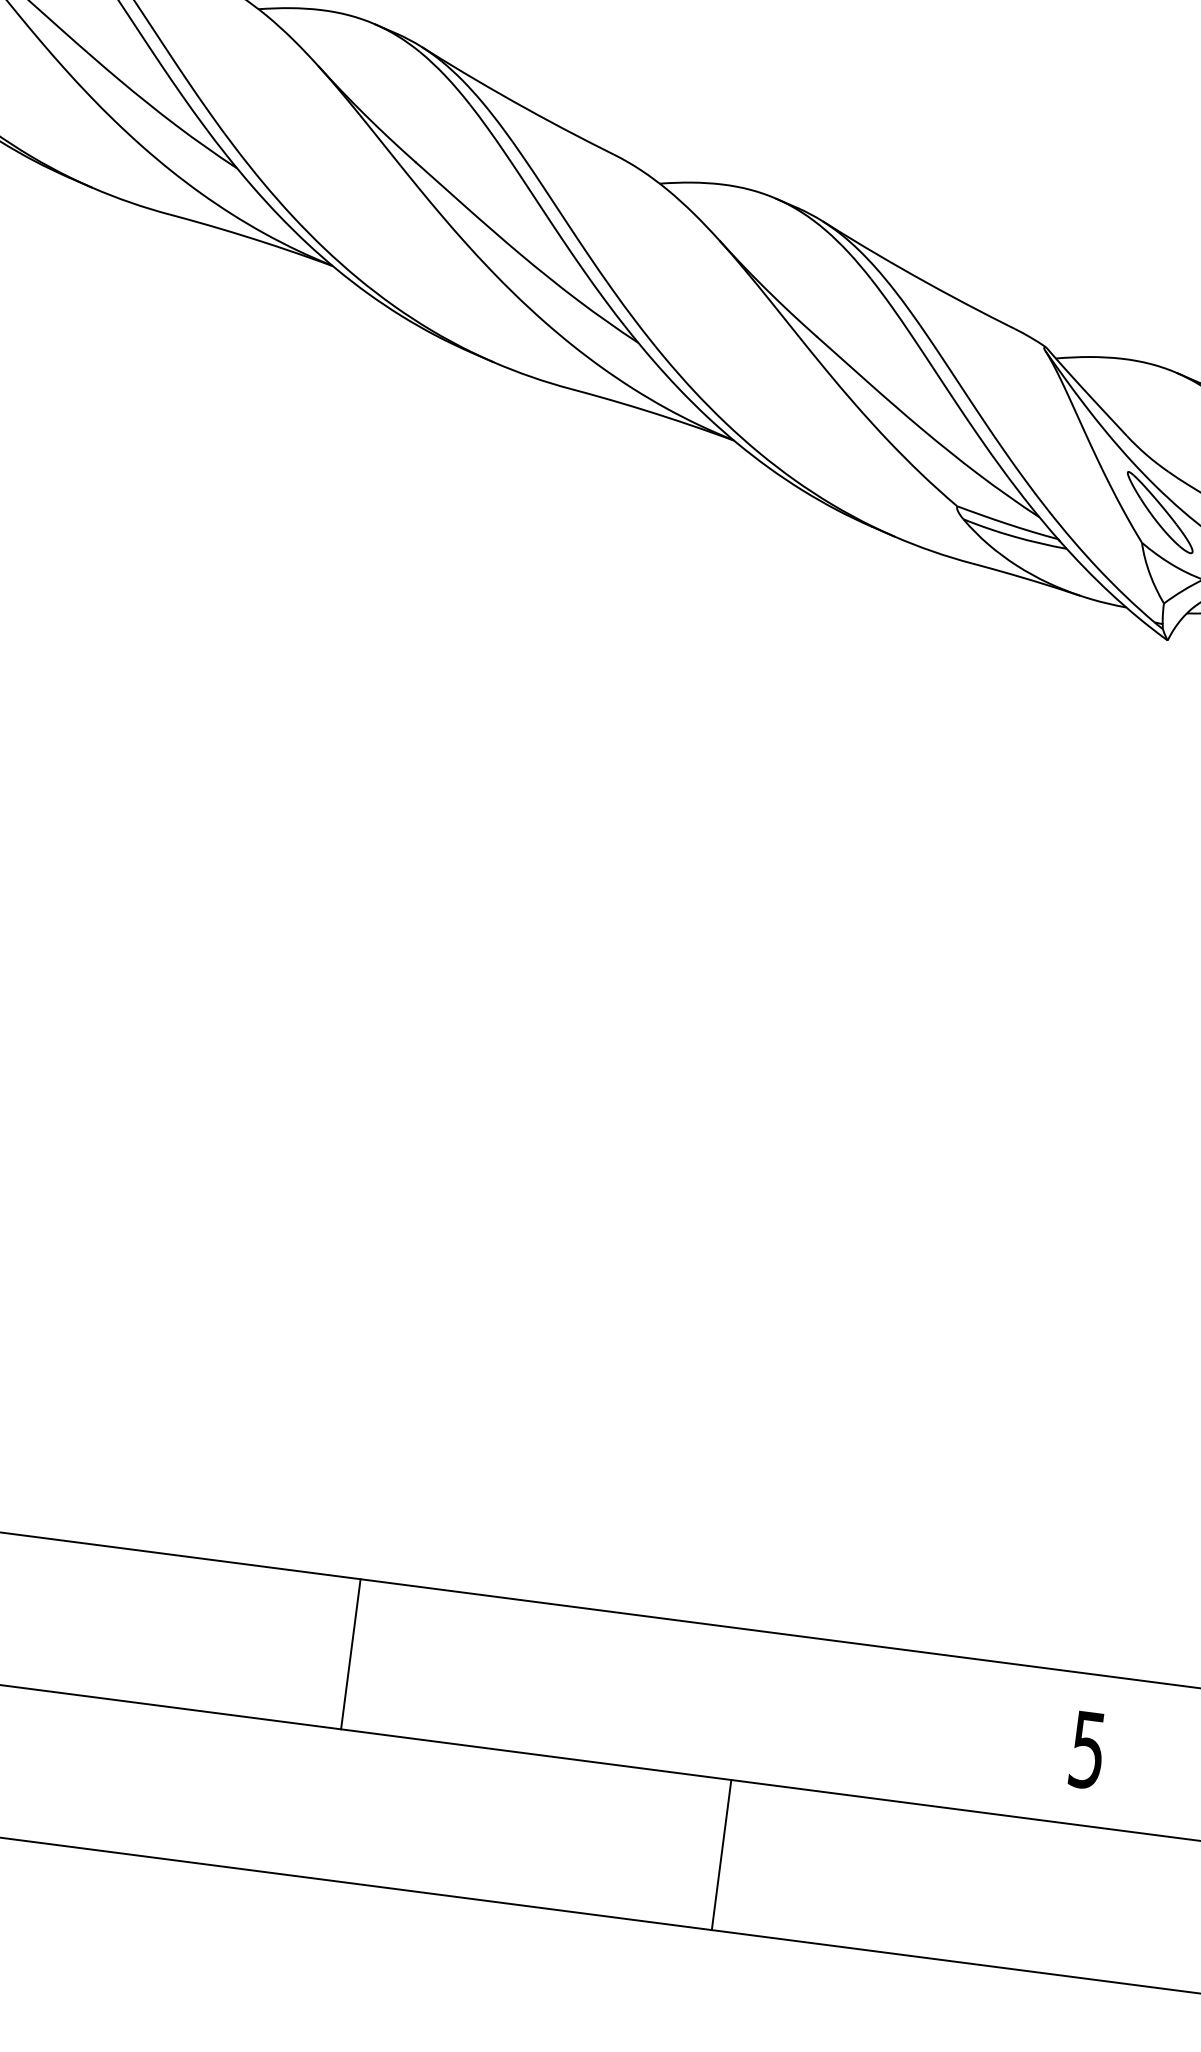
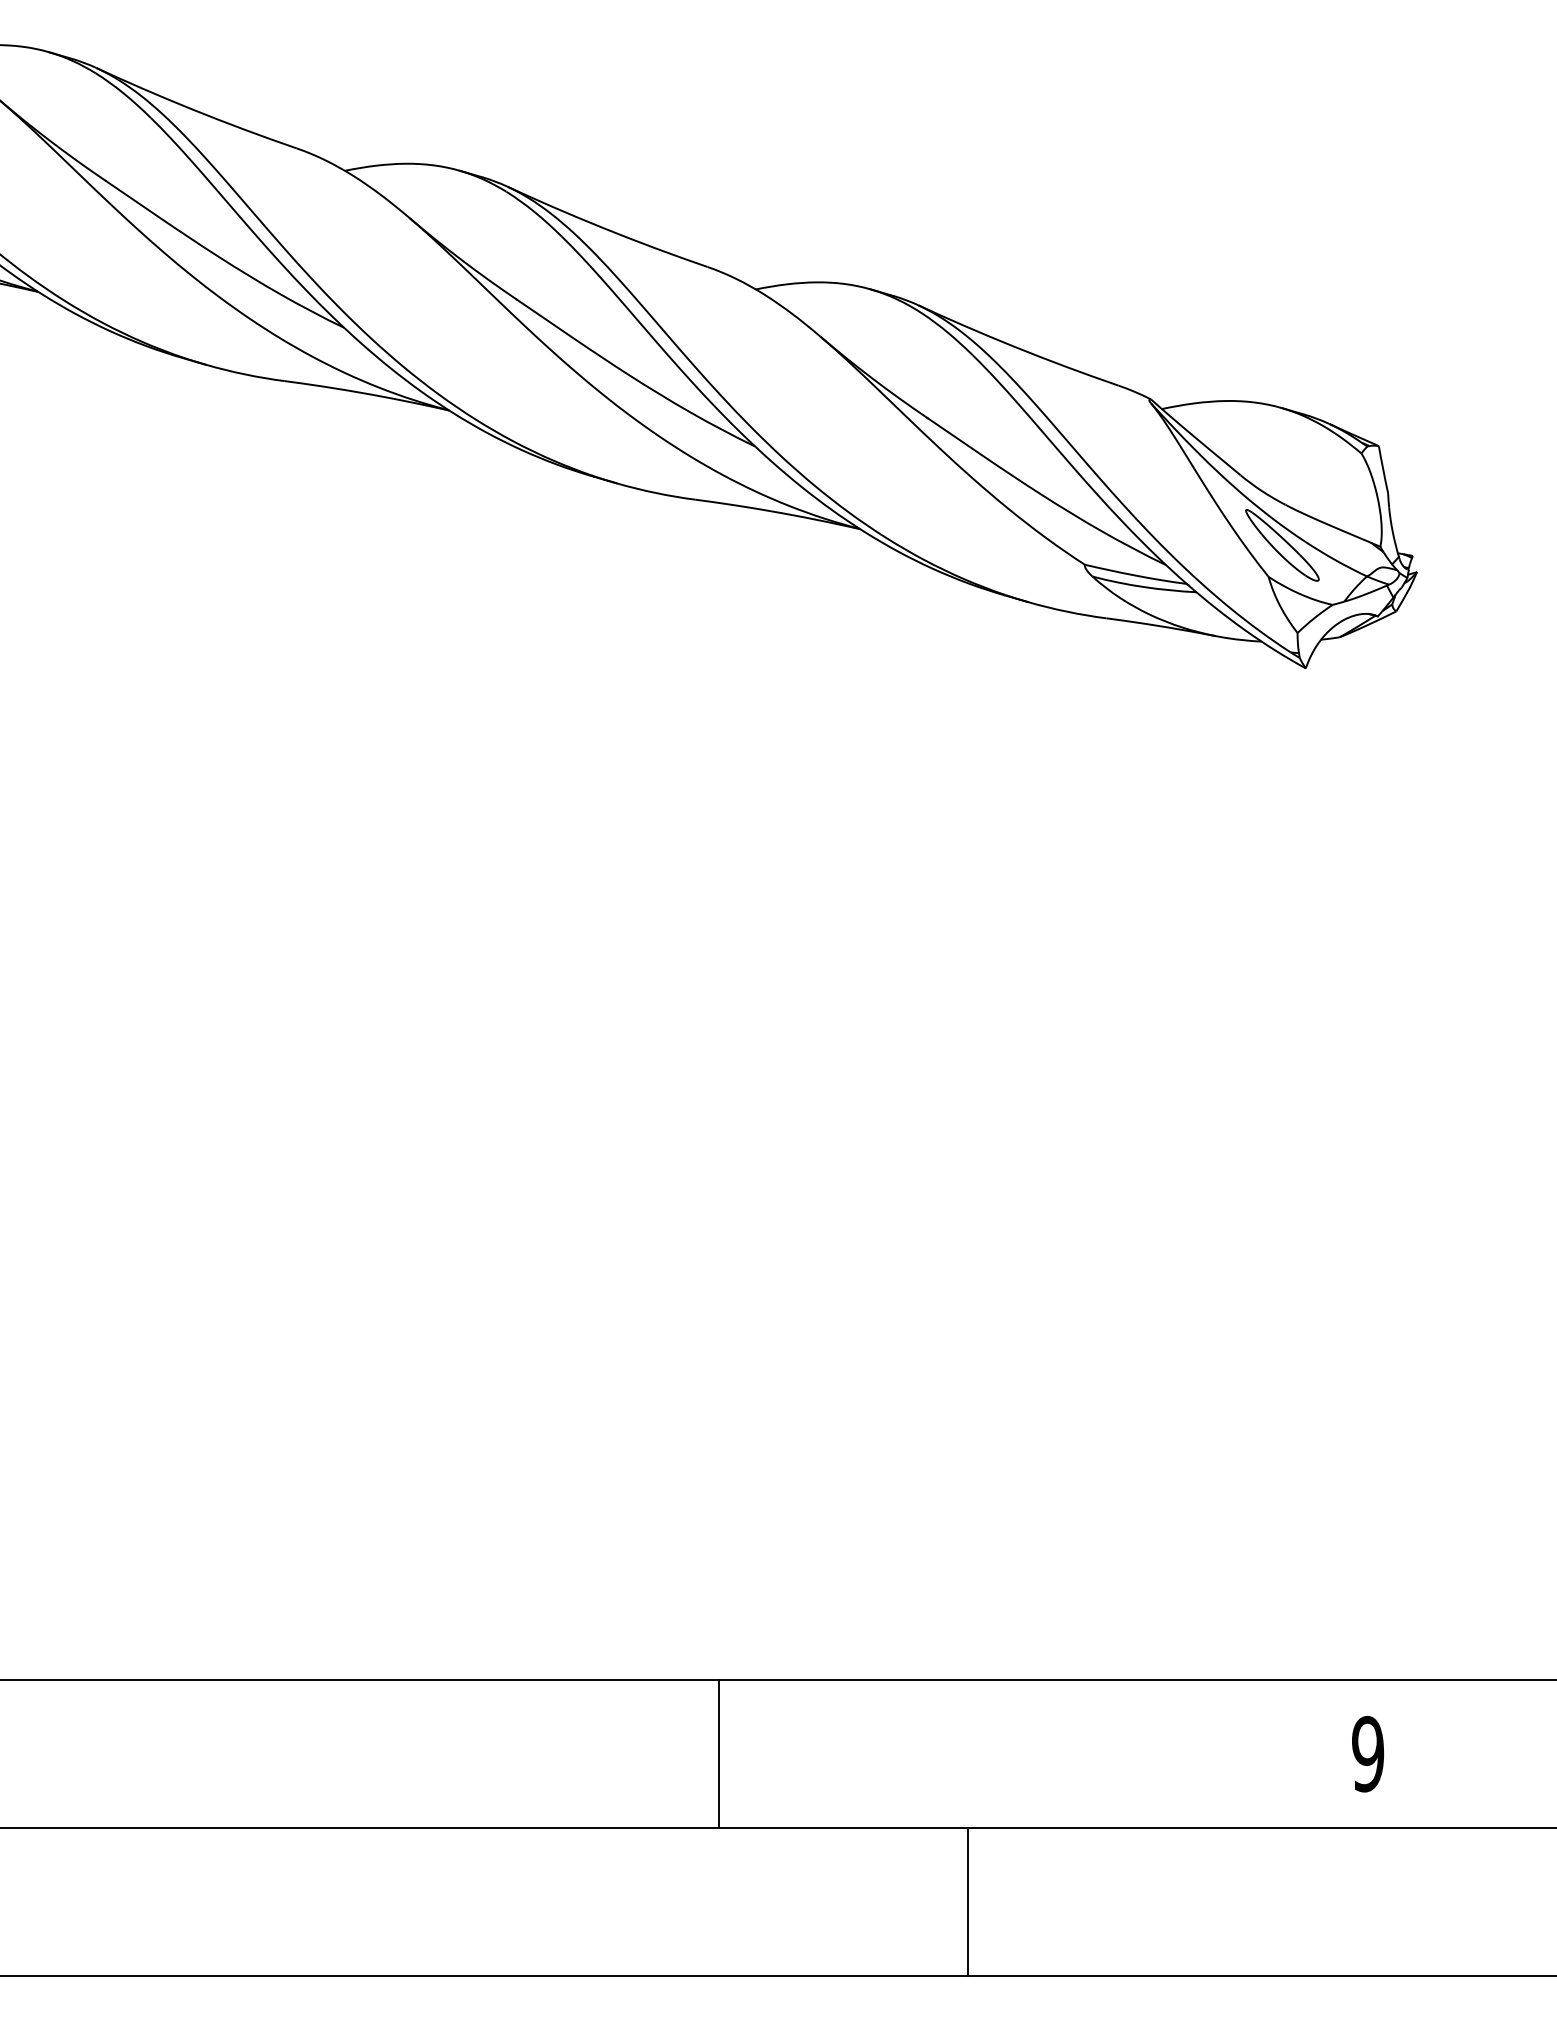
line: (350, 1654) -> (718, 1754), moved
text: (1088, 1749) -> (1368, 1753), 5 -> 9
line: (721, 1855) -> (968, 1902), moved

